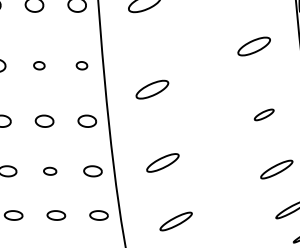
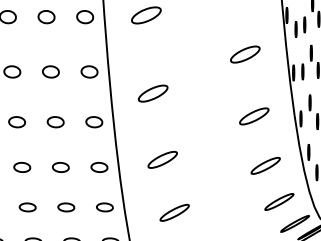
part: (38, 65) -> (50, 71), size x1.67
part: (81, 65) -> (89, 71), size x1.67
part: (264, 114) -> (254, 116), size x1.67
part: (49, 171) -> (60, 167), size x1.43

